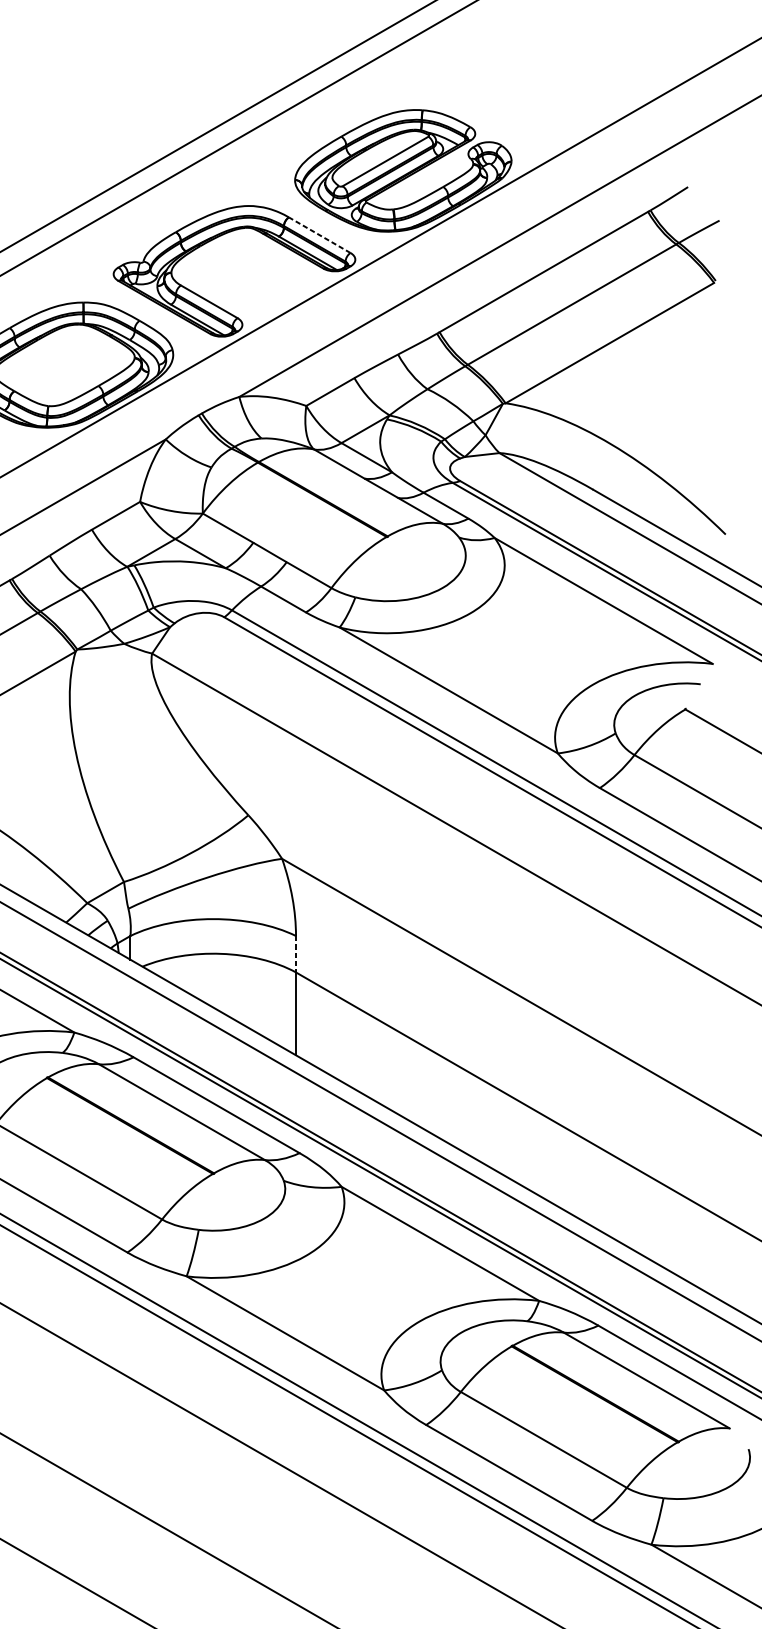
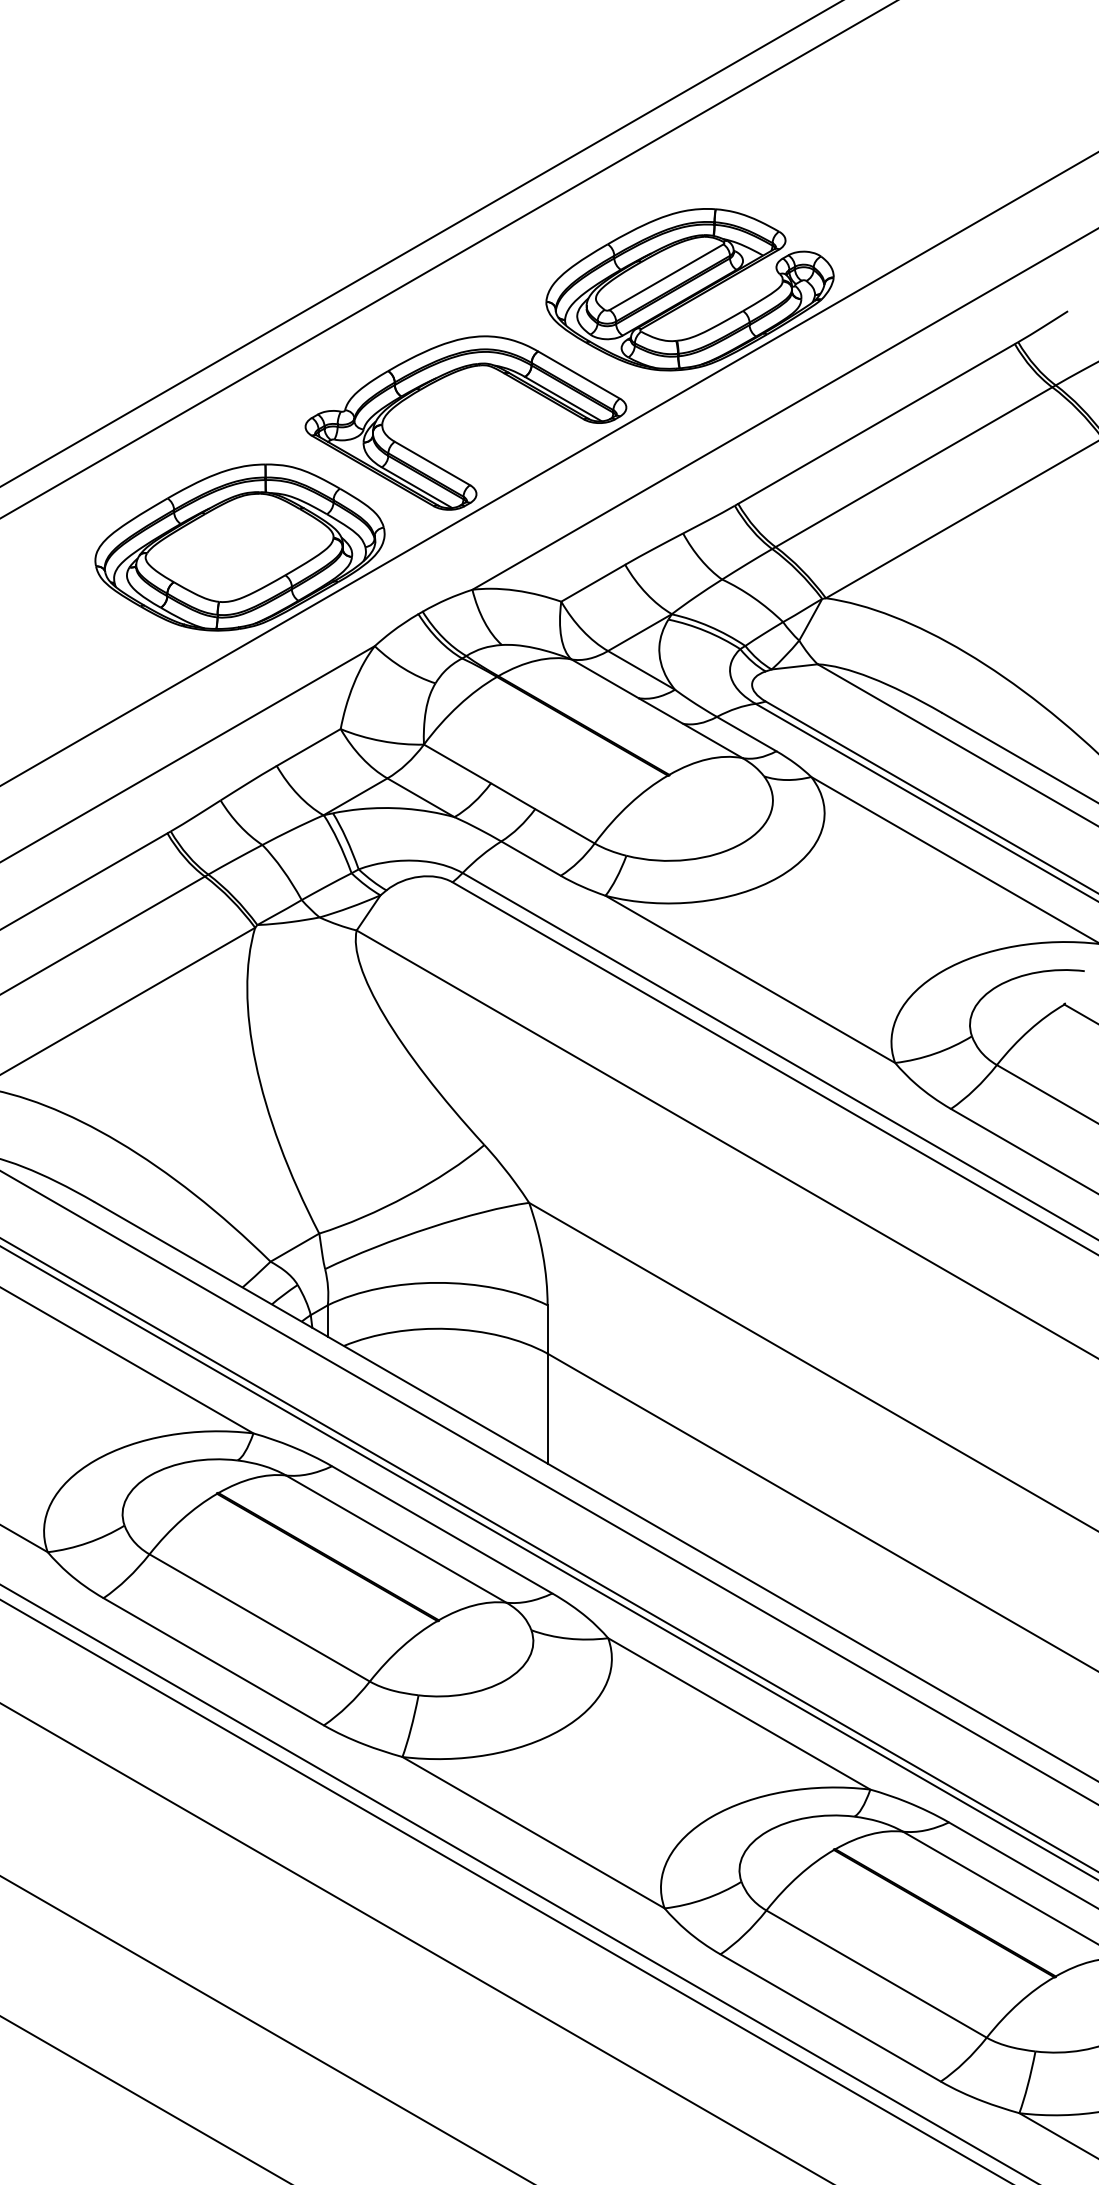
line: (319, 234) -> (578, 374), dashed -> solid
line: (295, 954) -> (547, 1329), dashed -> solid

